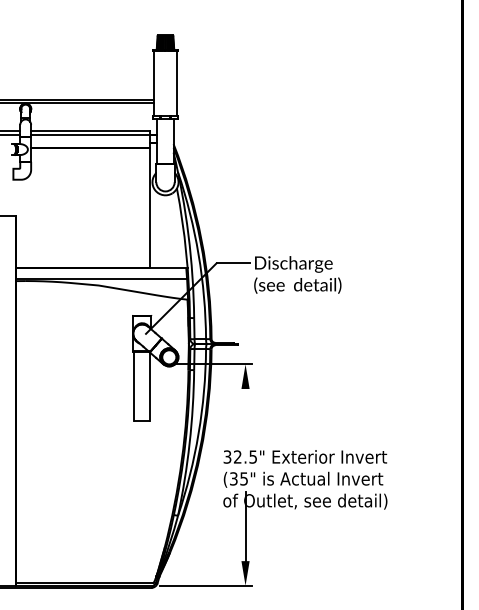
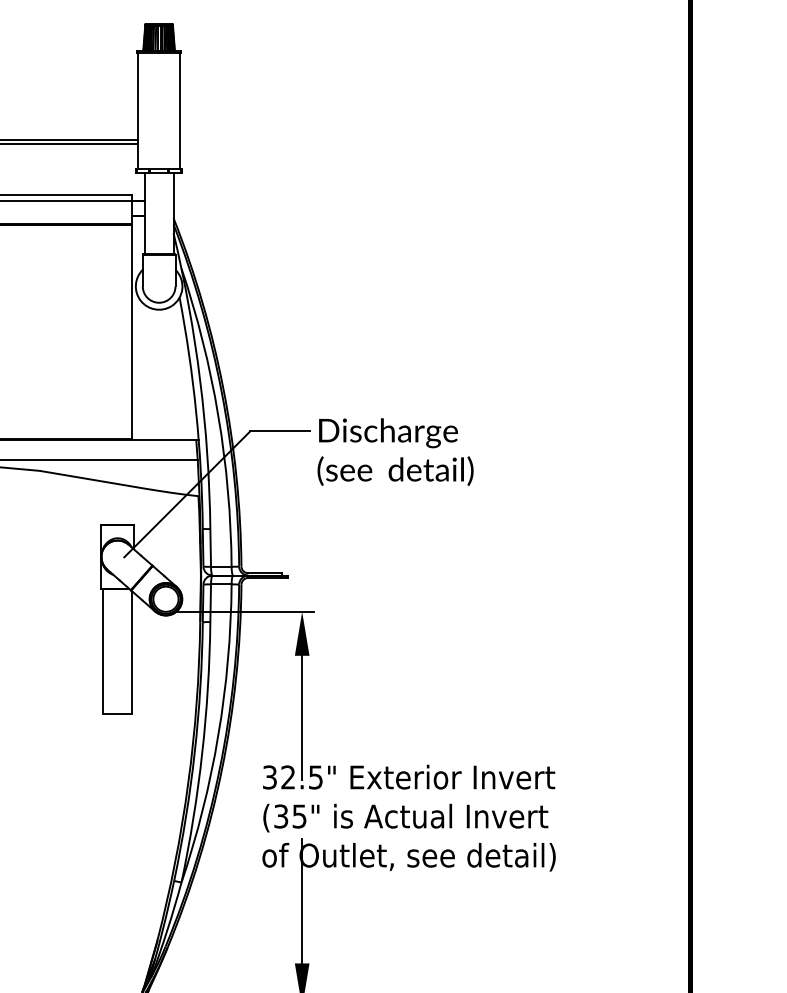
line: (245, 423) -> (302, 717), added

